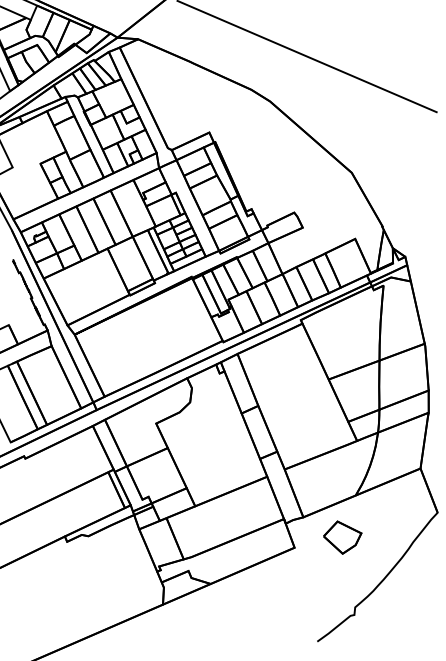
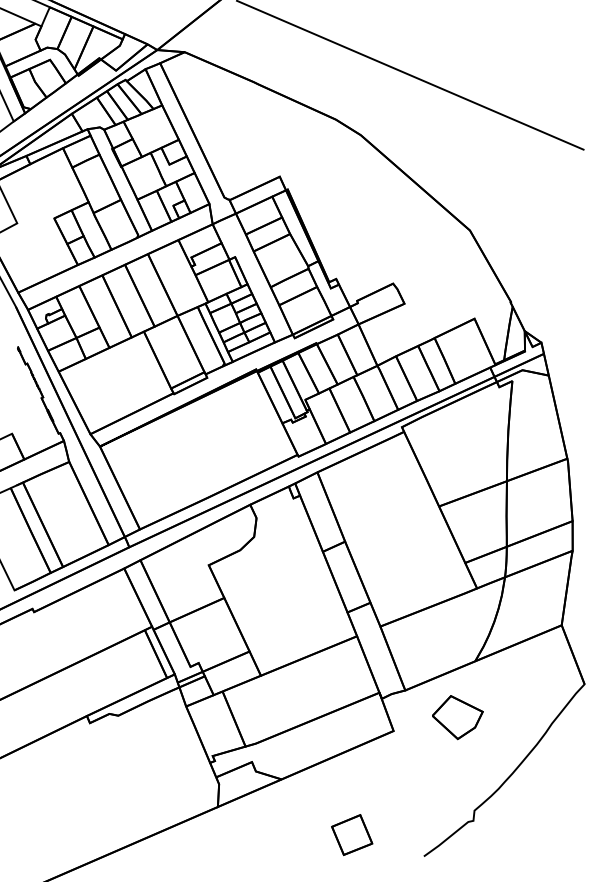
part: (263, 625) -> (352, 834), added

